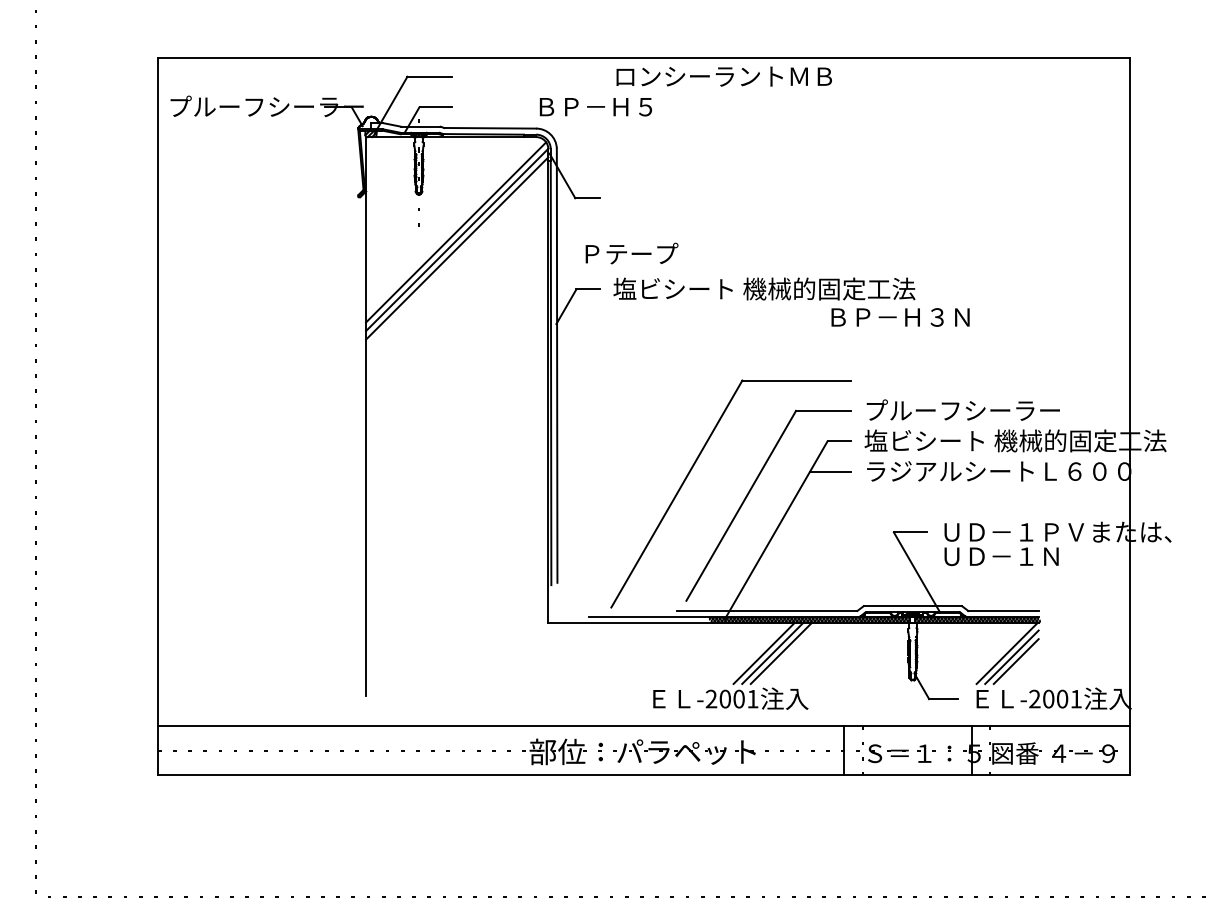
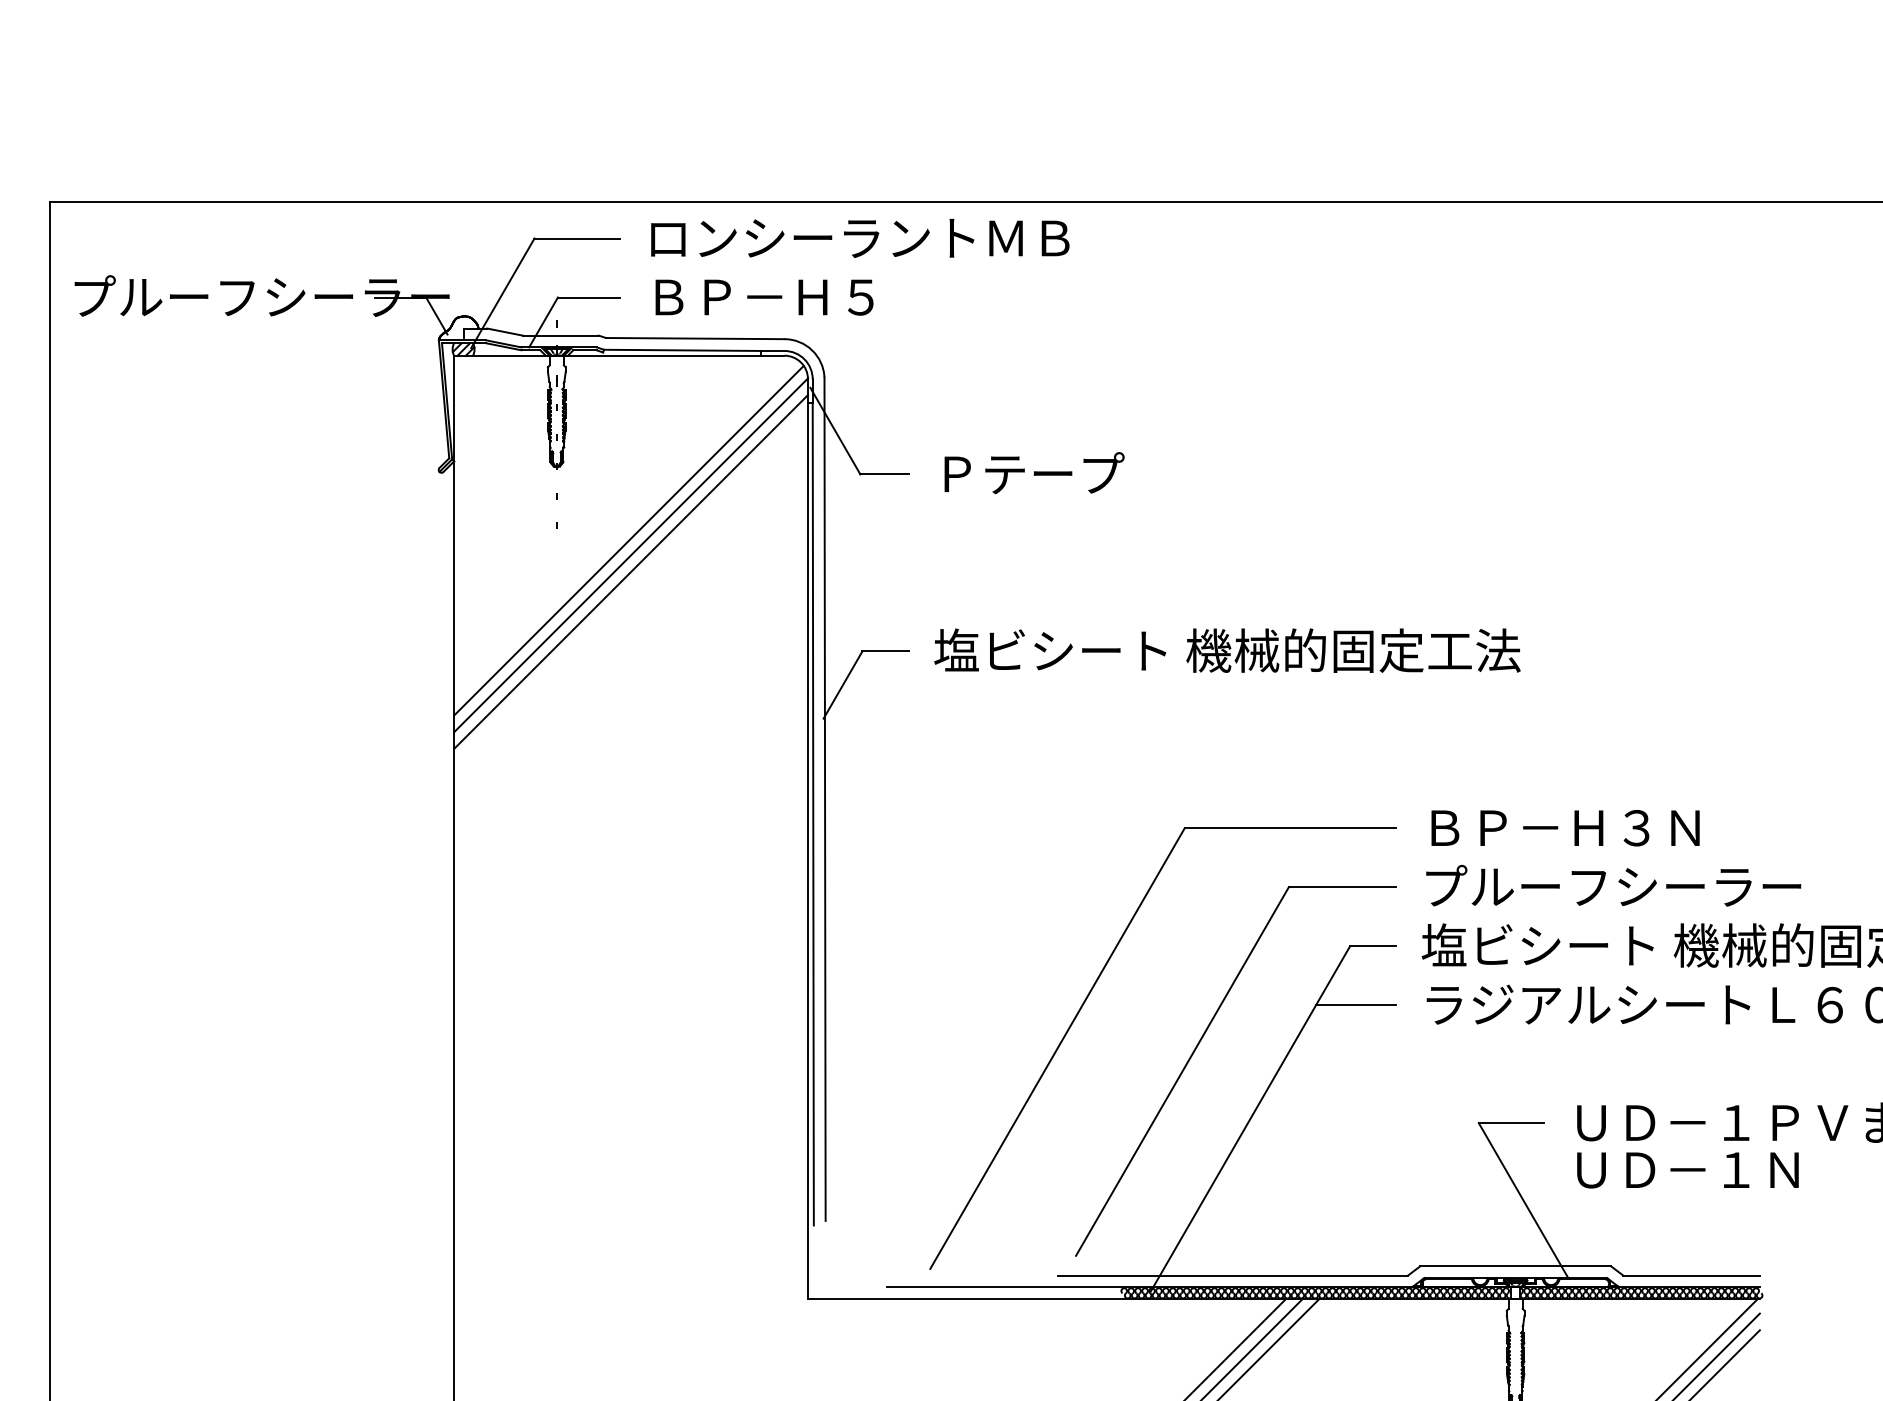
text: (723, 76) -> (858, 238), moved
text: (595, 107) -> (763, 298), moved
text: (631, 253) -> (1033, 472), moved
text: (900, 317) -> (1565, 828), moved

